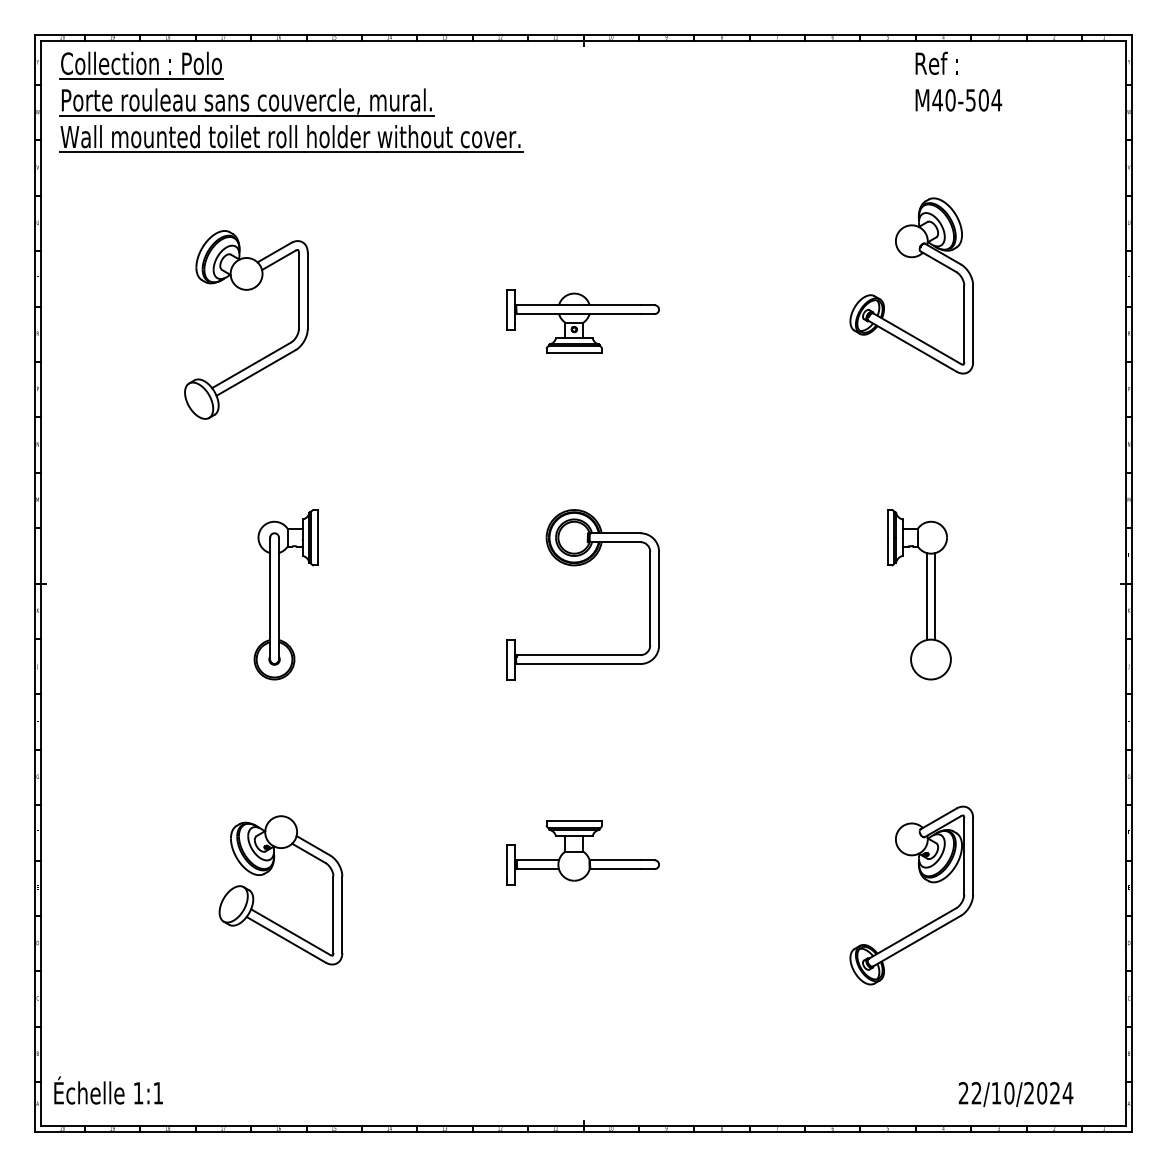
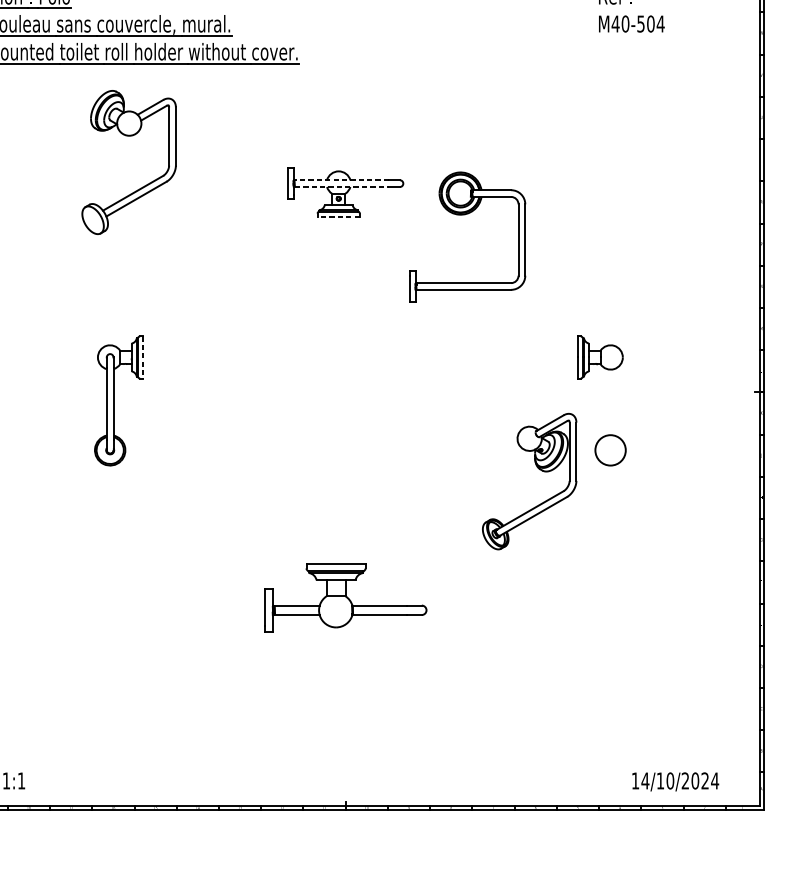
part: (911, 258) -> (595, 144), removed
part: (246, 290) -> (129, 136), moved
line: (577, 305) -> (341, 180), solid -> dashed
line: (578, 314) -> (341, 187), solid -> dashed
line: (574, 352) -> (338, 216), solid -> dashed
line: (317, 537) -> (142, 357), solid -> dashed
part: (577, 566) -> (463, 215), moved
line: (926, 596) -> (607, 402), removed
line: (935, 596) -> (614, 402), removed
part: (582, 852) -> (344, 597), size x1.4
part: (267, 873) -> (104, 613), removed
part: (922, 878) -> (537, 468), moved
text: (969, 1093) -> (639, 781), 22/10/2024 -> 14/10/2024

